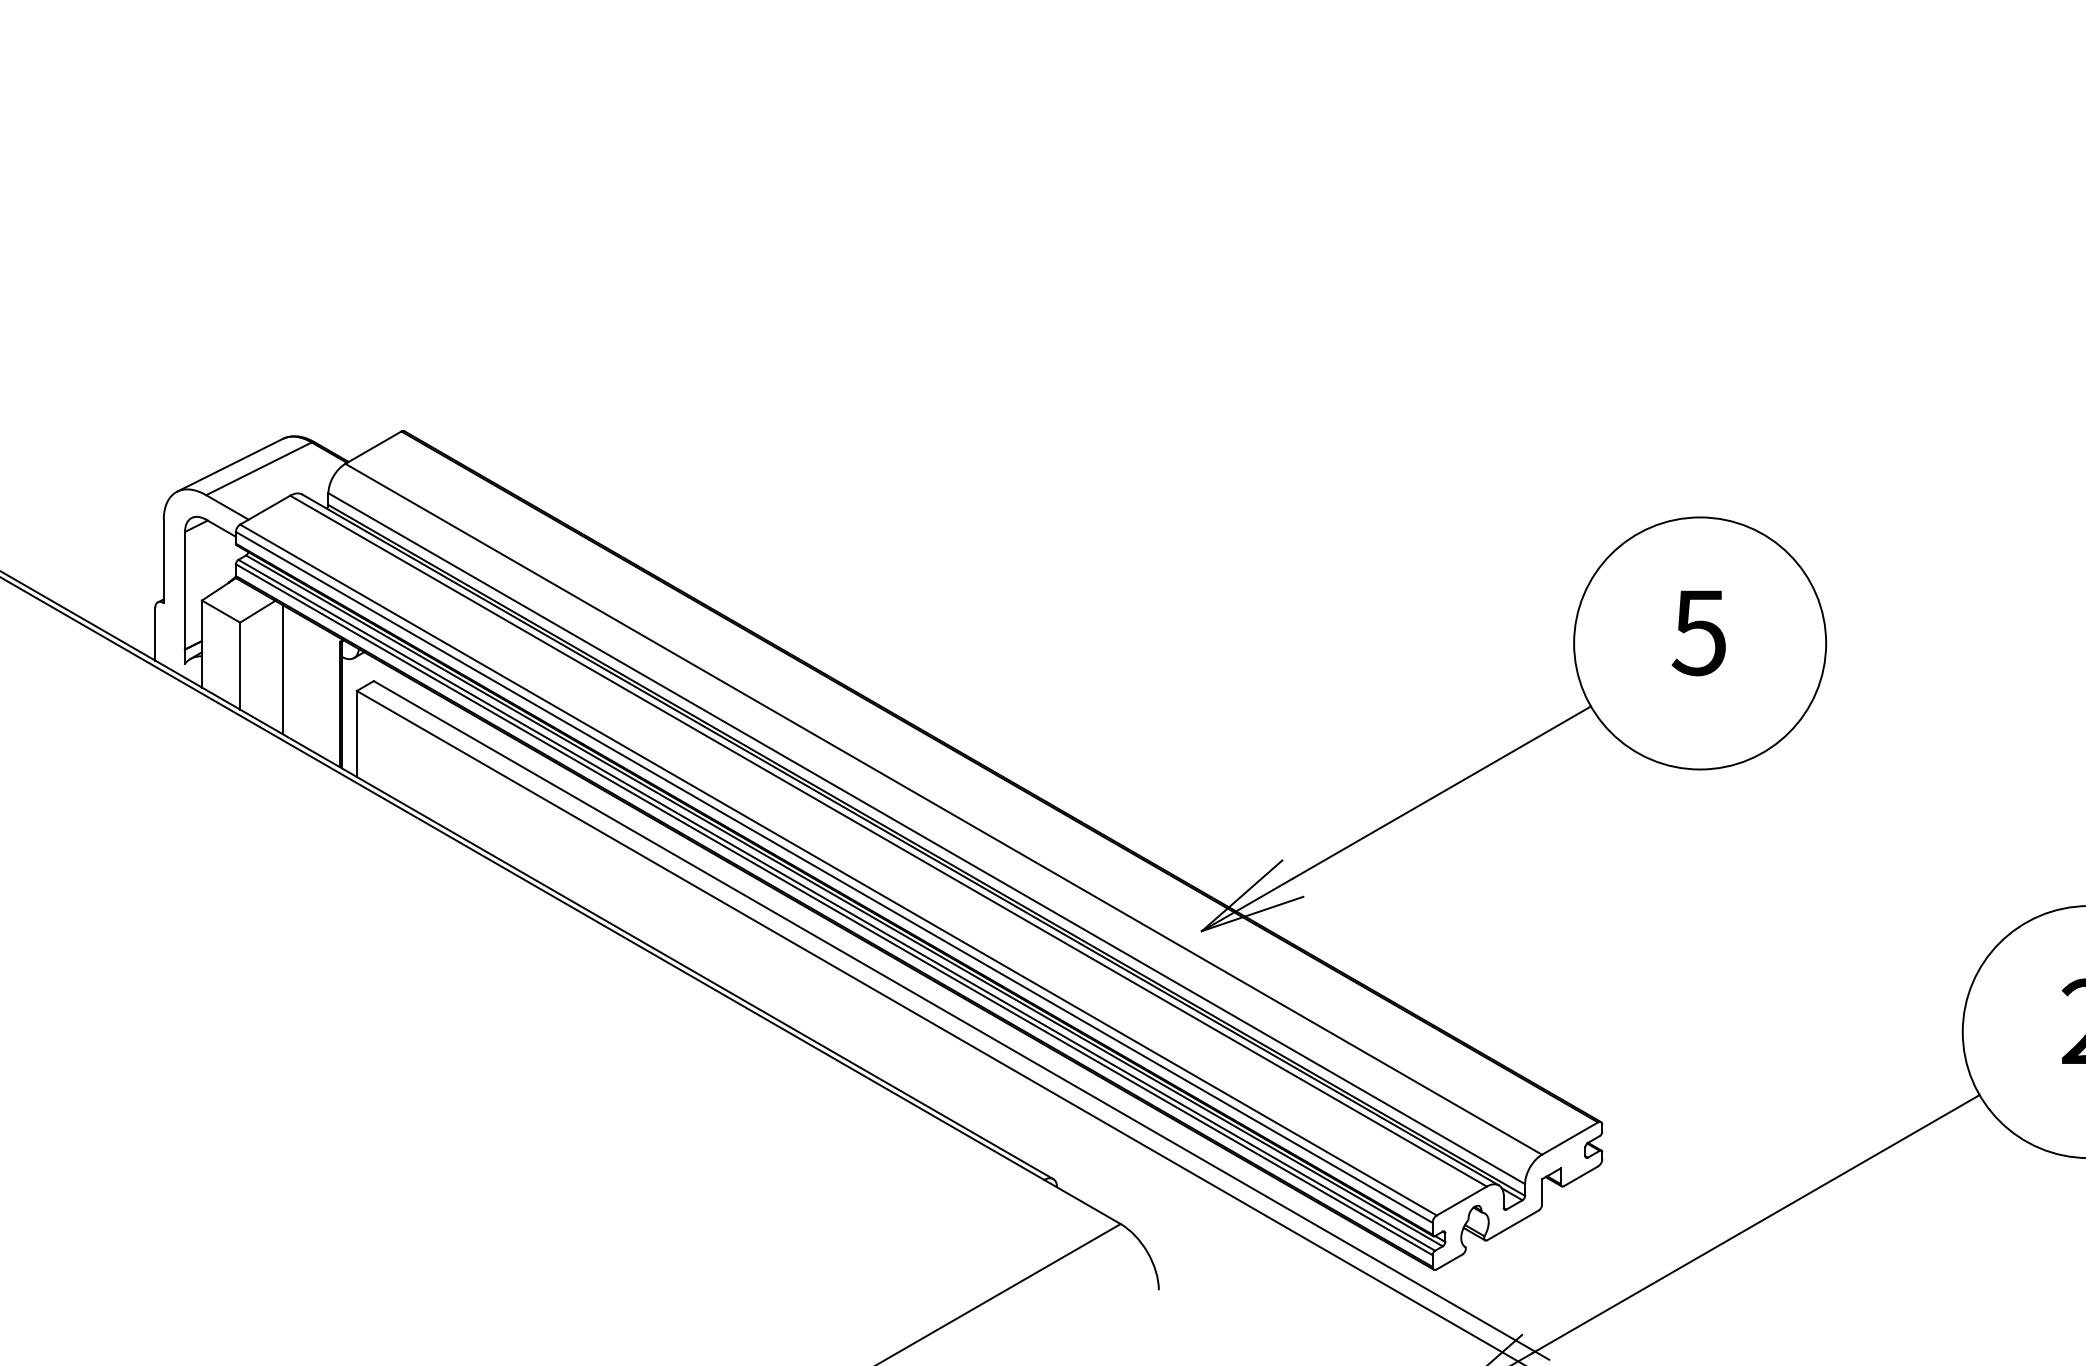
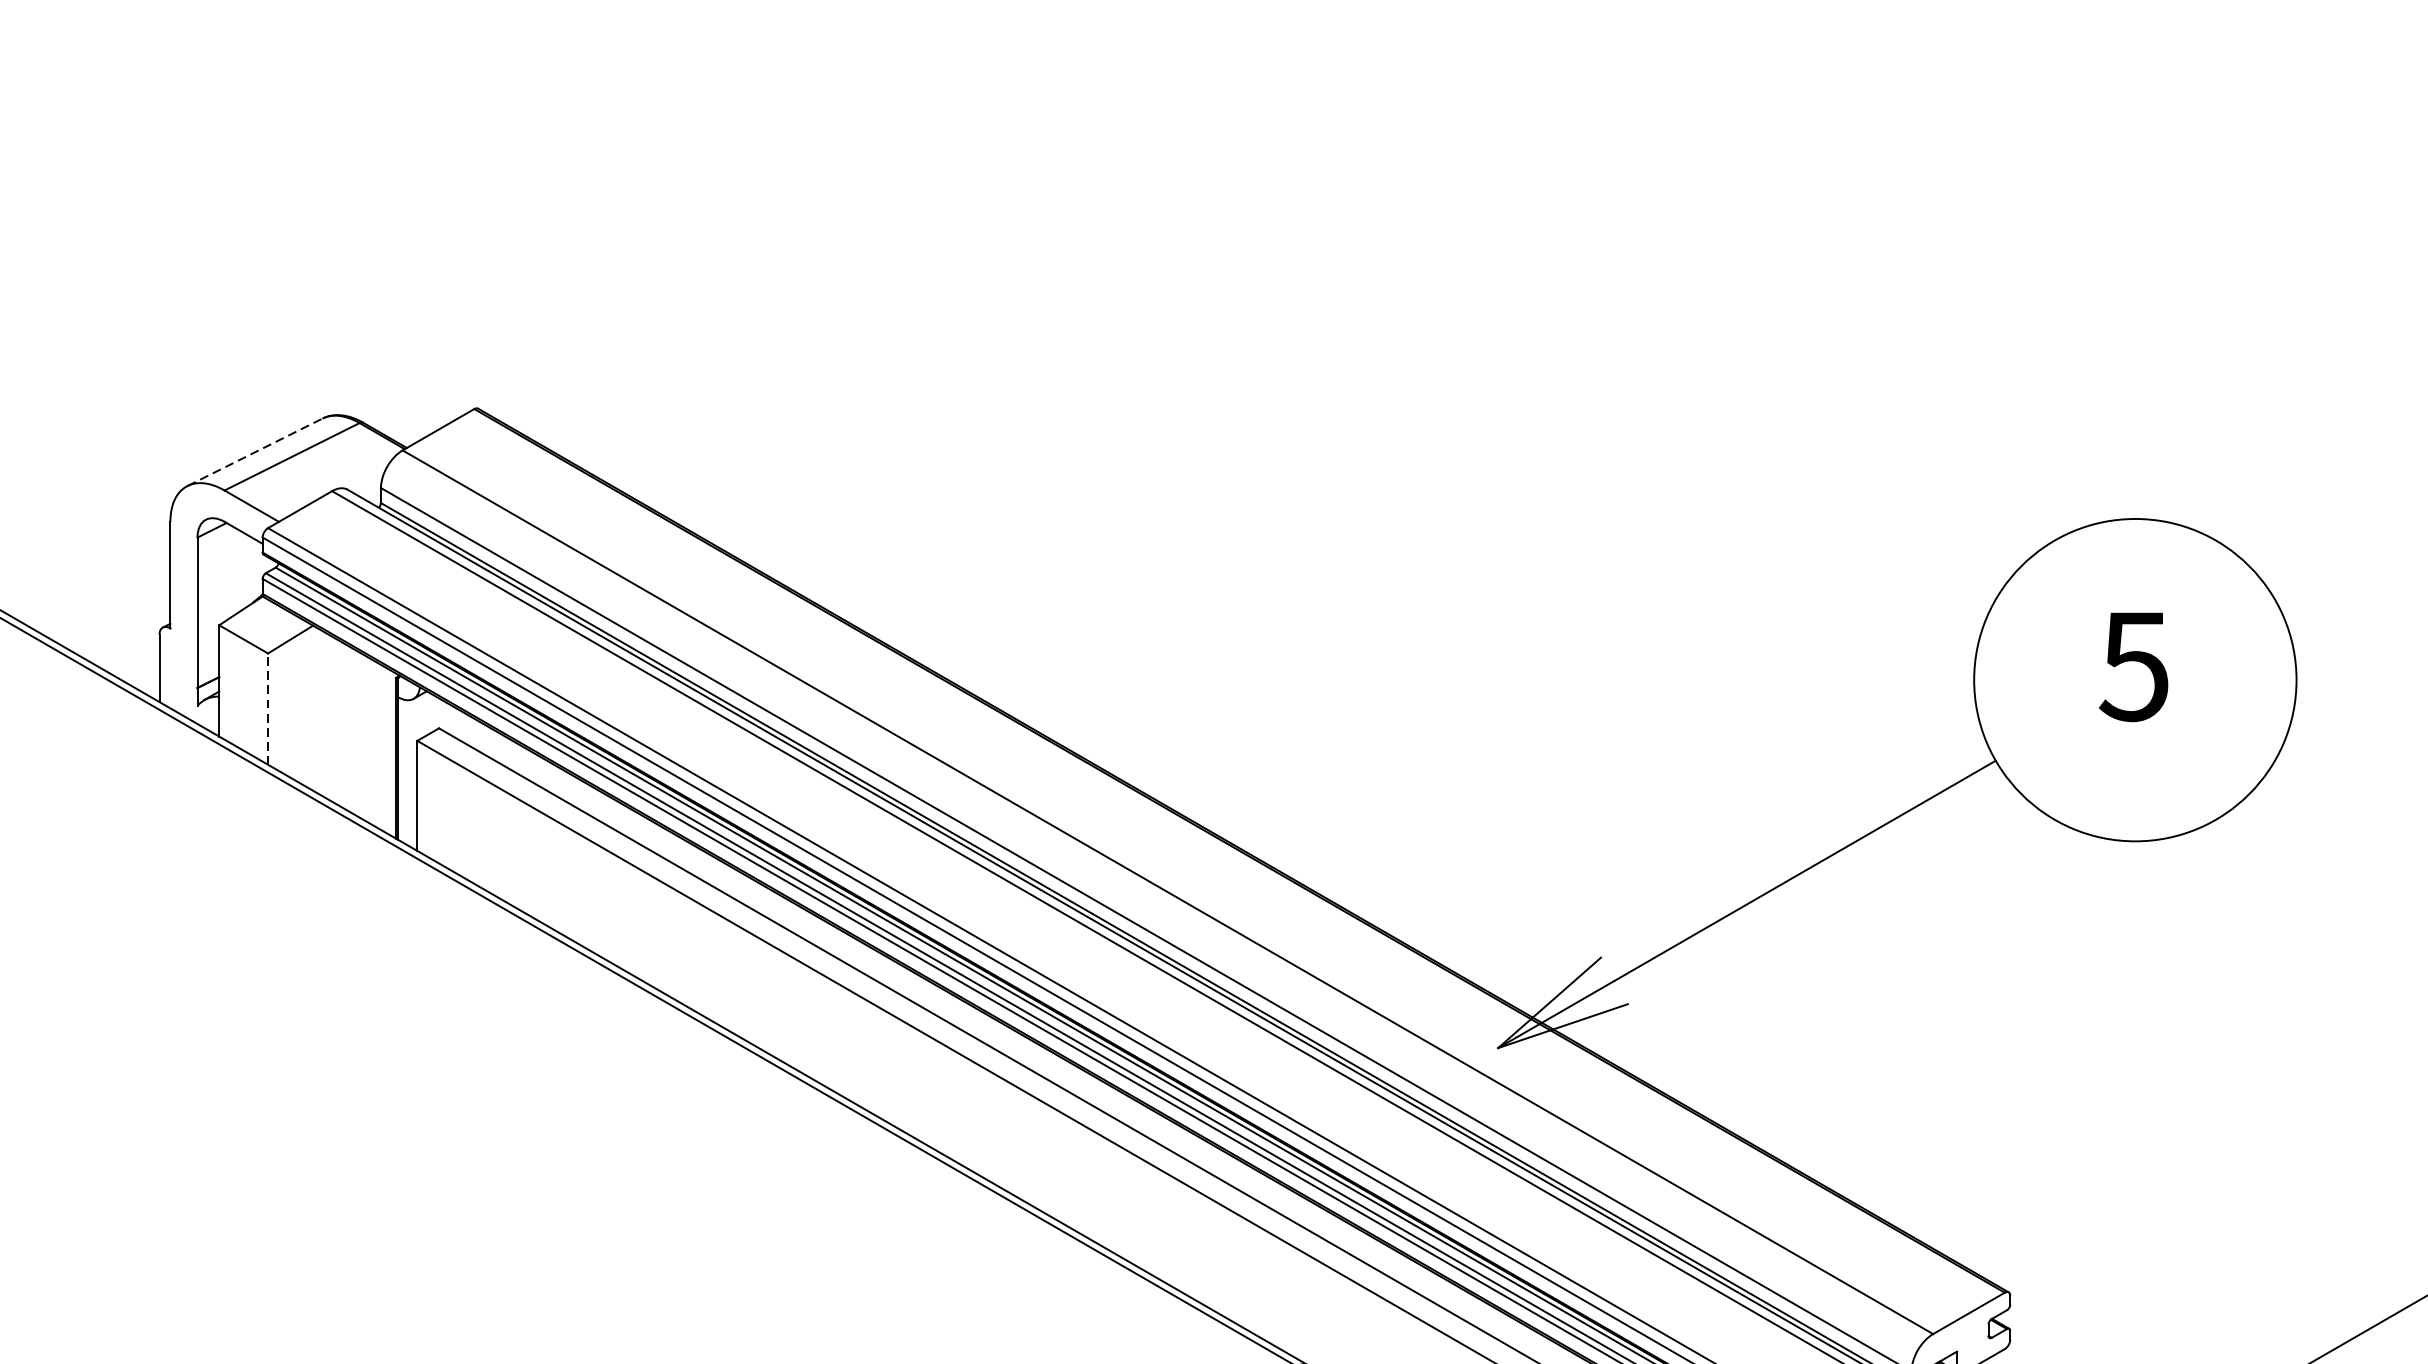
line: (230, 465) -> (255, 452), solid -> dashed
line: (240, 666) -> (268, 709), solid -> dashed
line: (282, 669) -> (322, 713), removed

